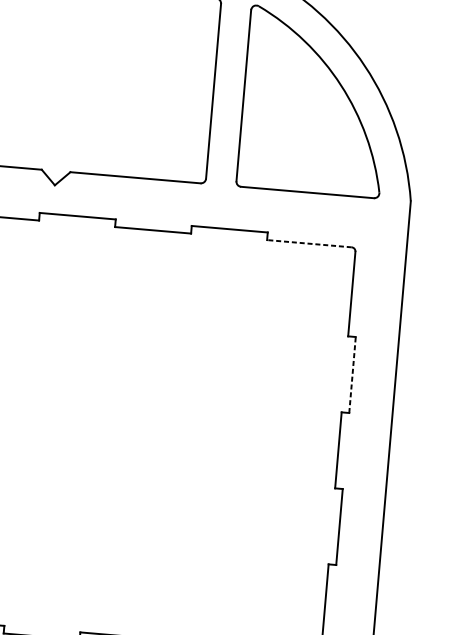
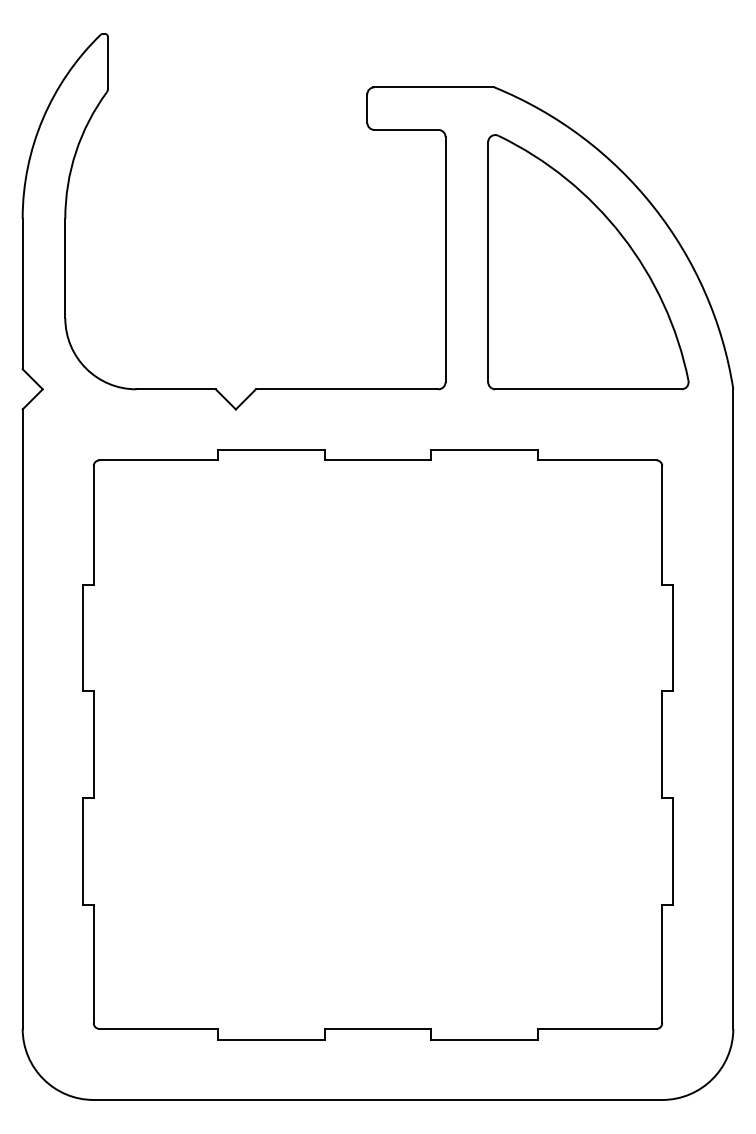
line: (308, 243) -> (596, 460), dashed -> solid
line: (352, 374) -> (672, 637), dashed -> solid

